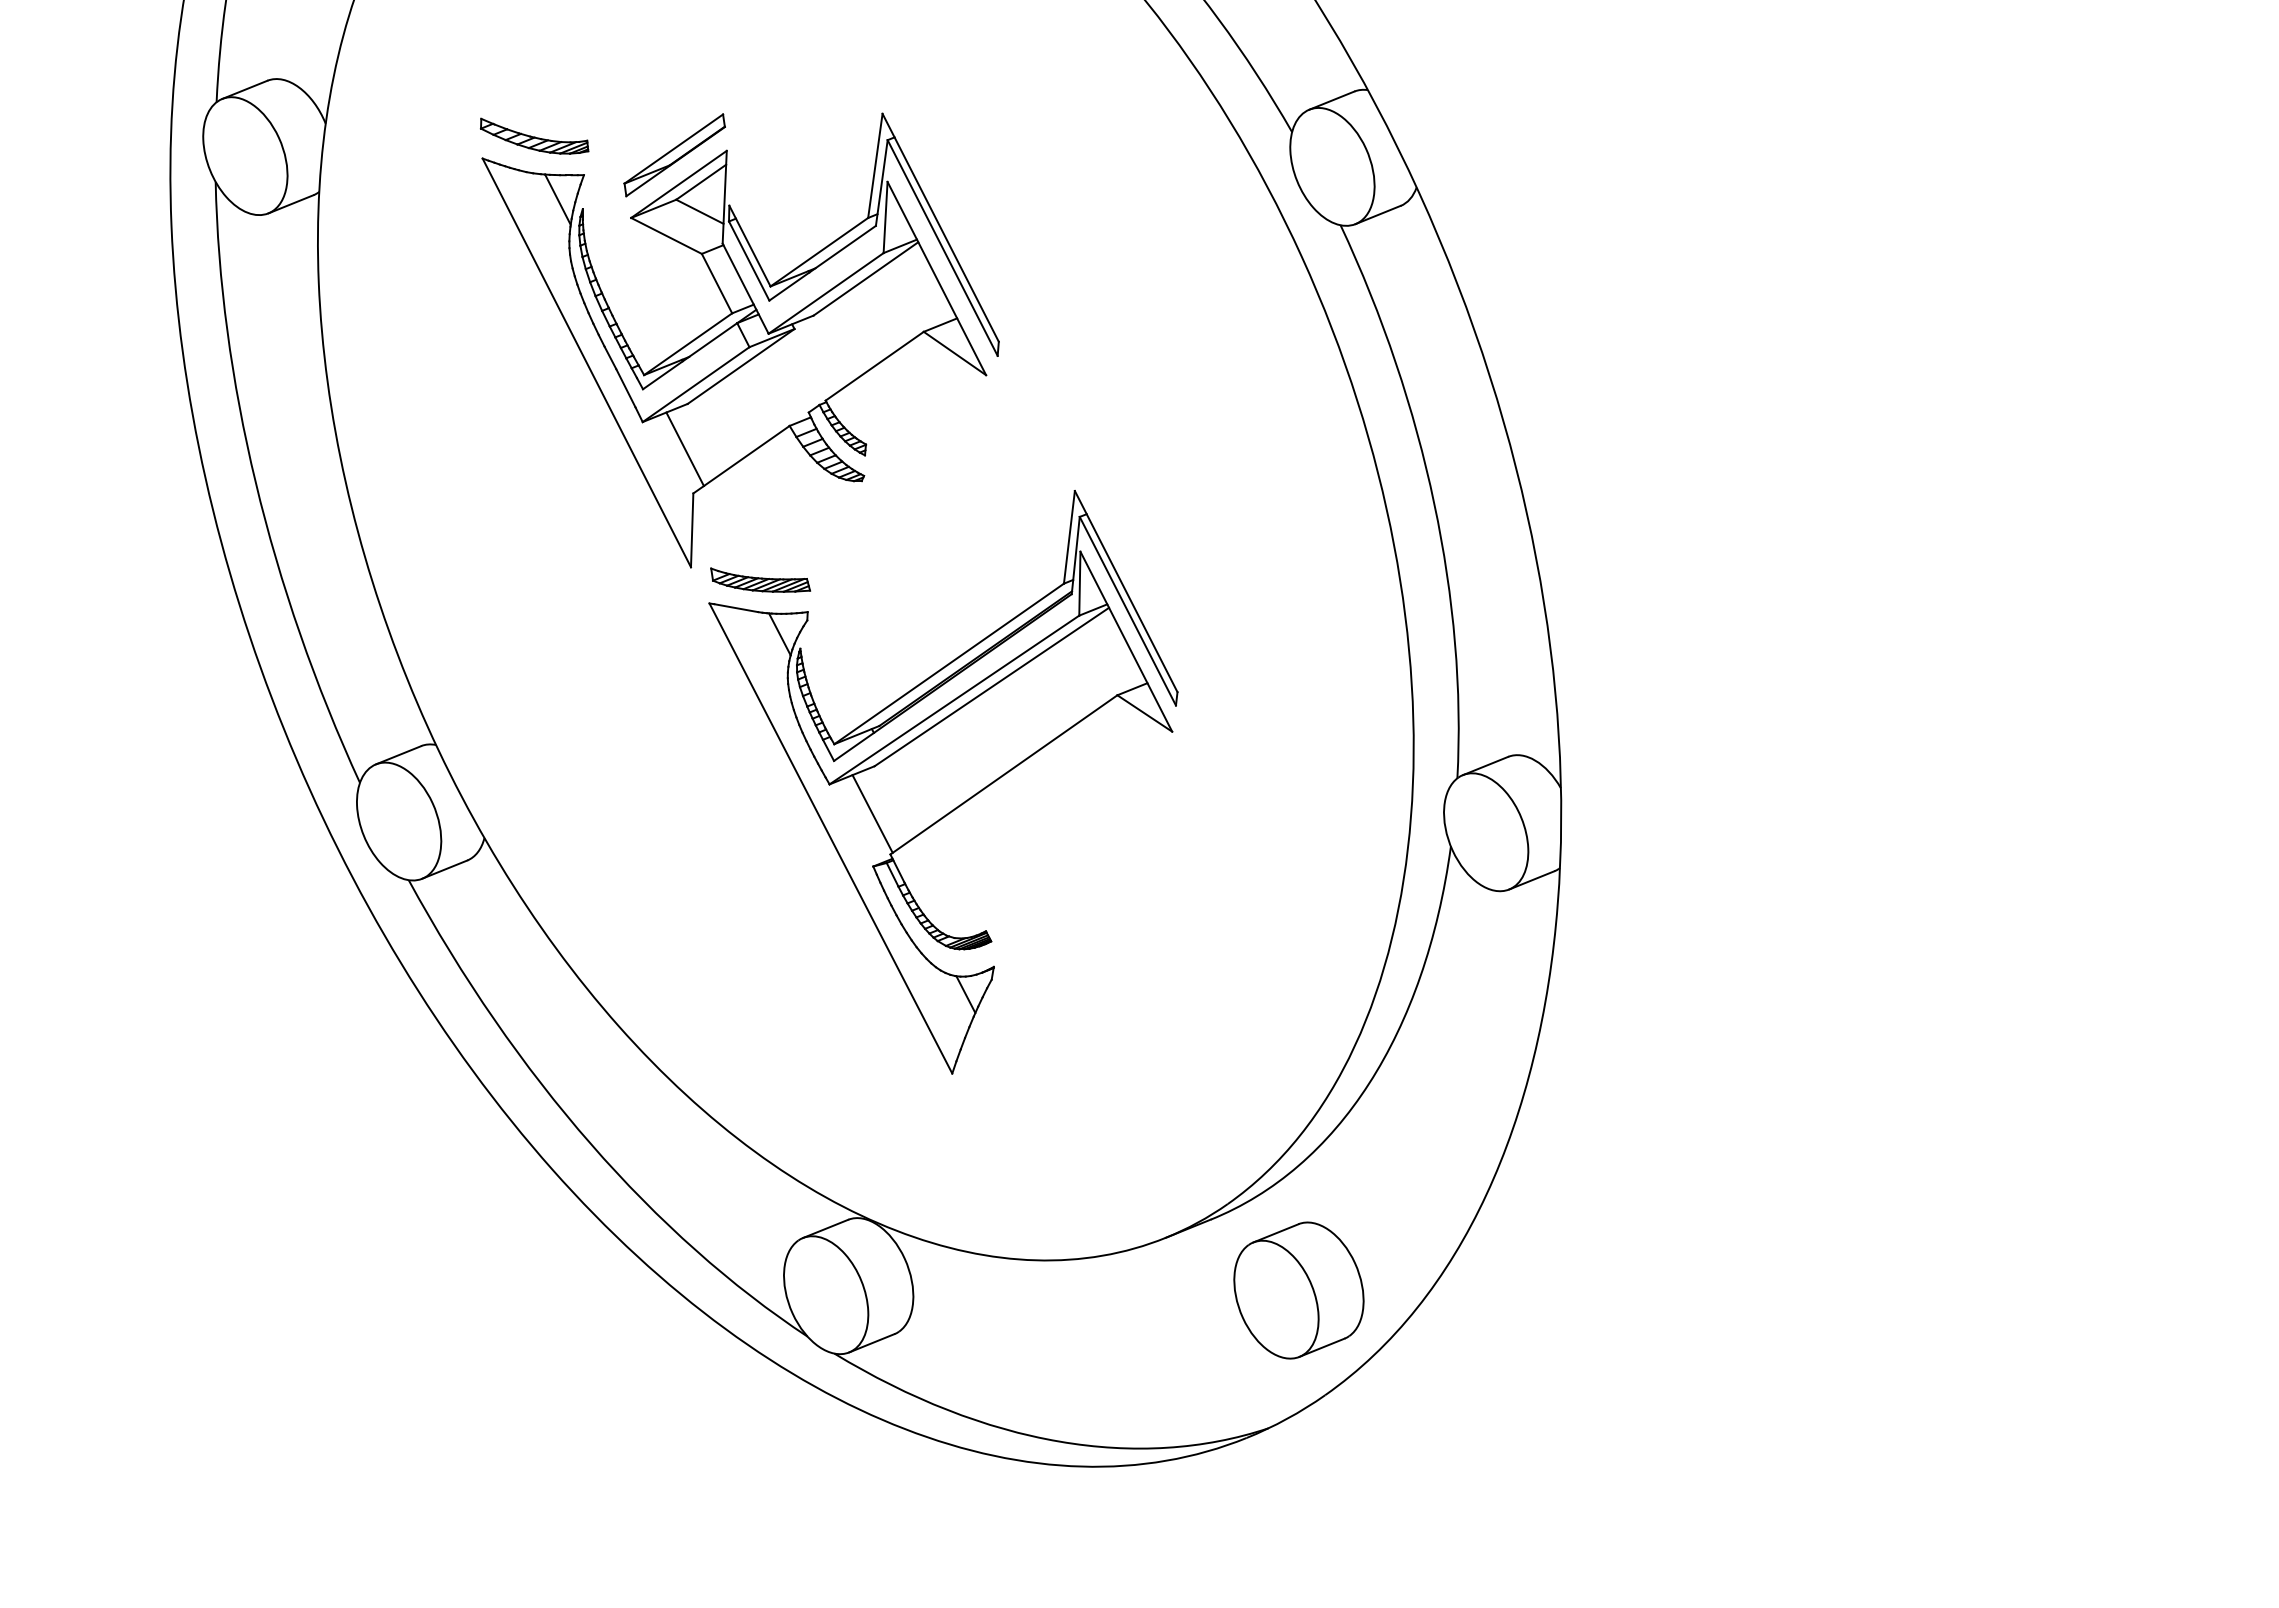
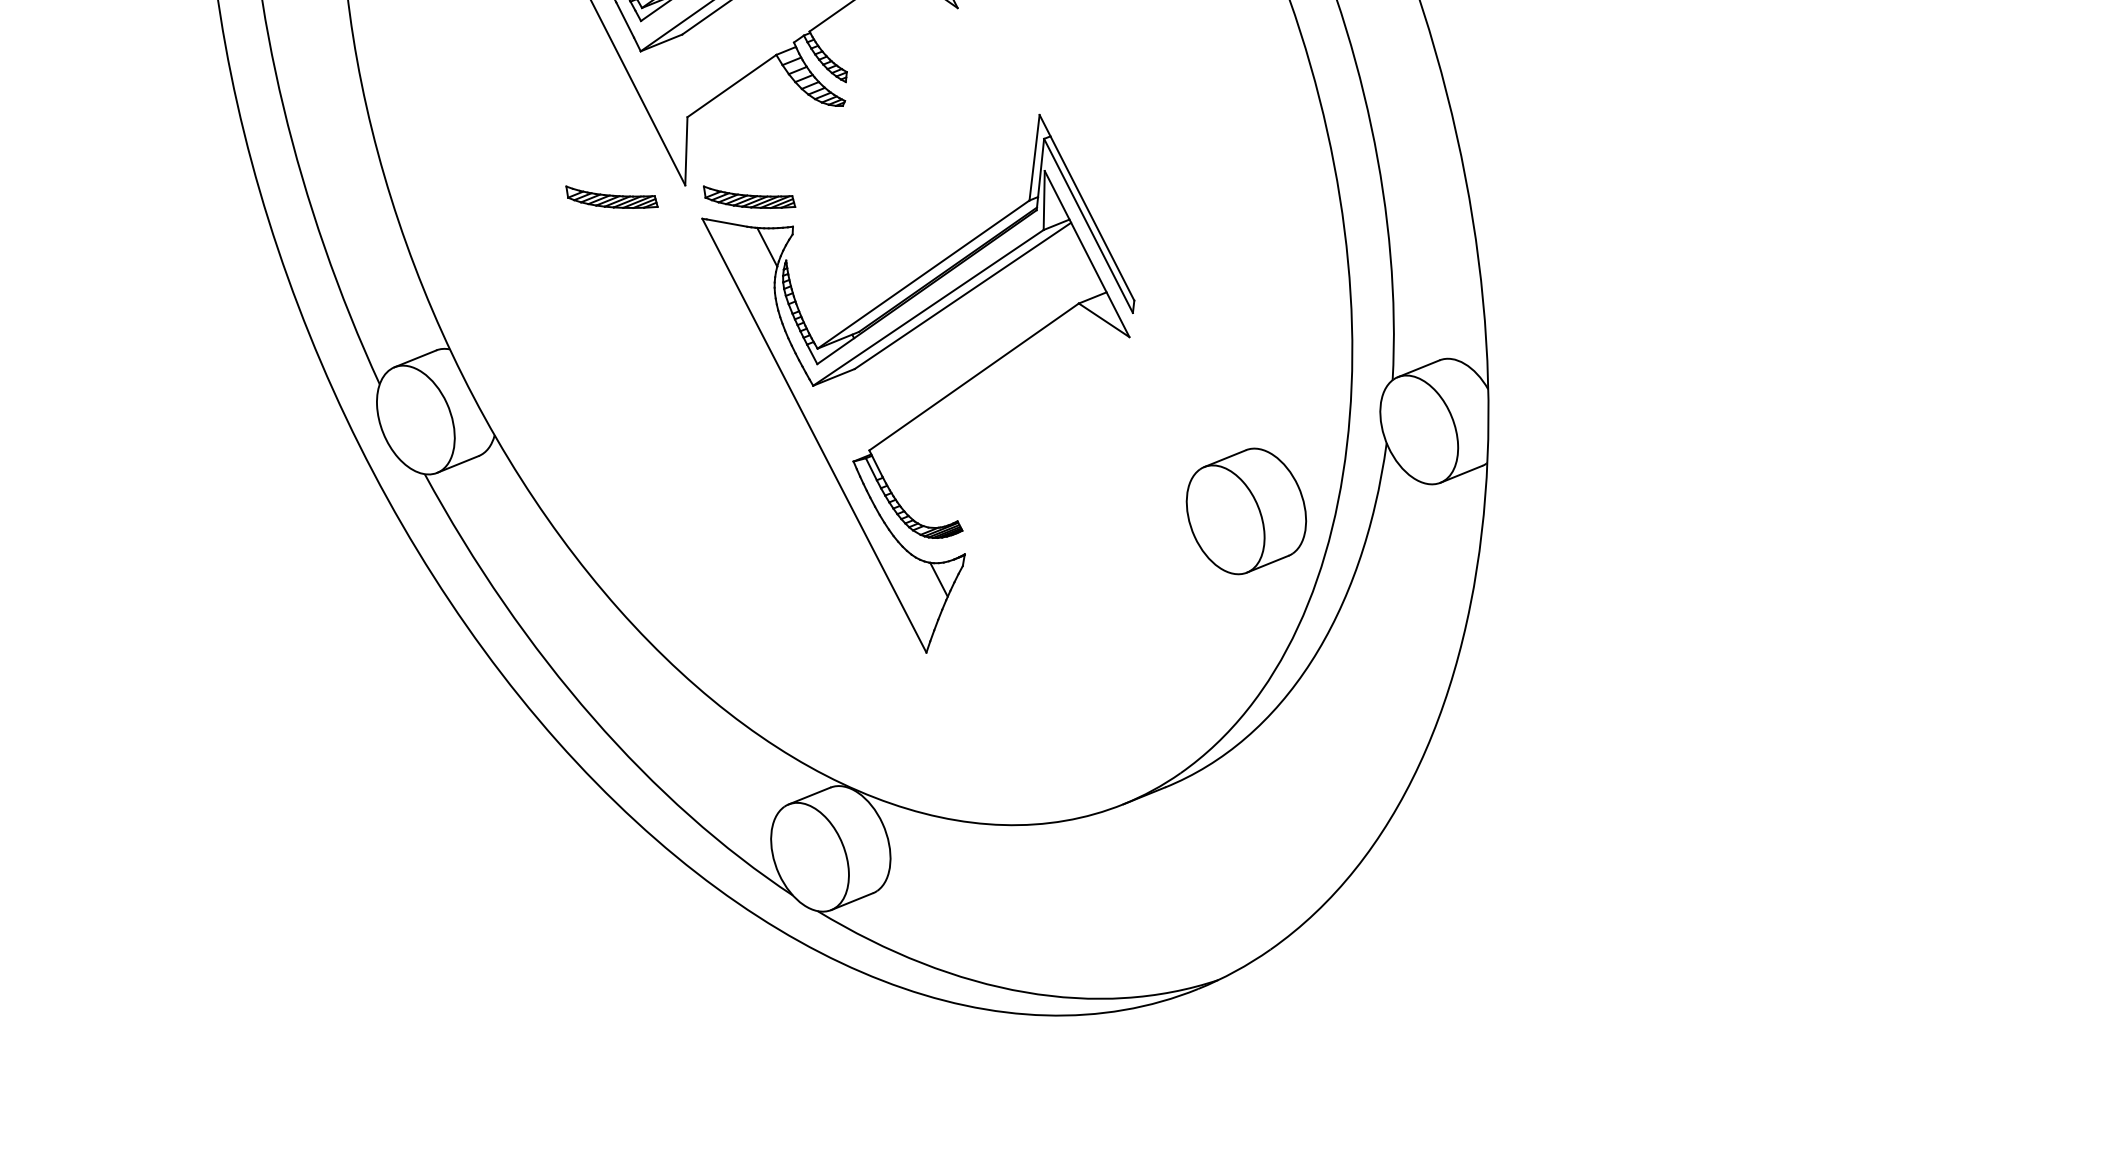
line: (684, 449) -> (679, 76), removed
part: (611, 579) -> (611, 196), added
line: (872, 813) -> (852, 412), removed
part: (1298, 1290) -> (1246, 511), moved

